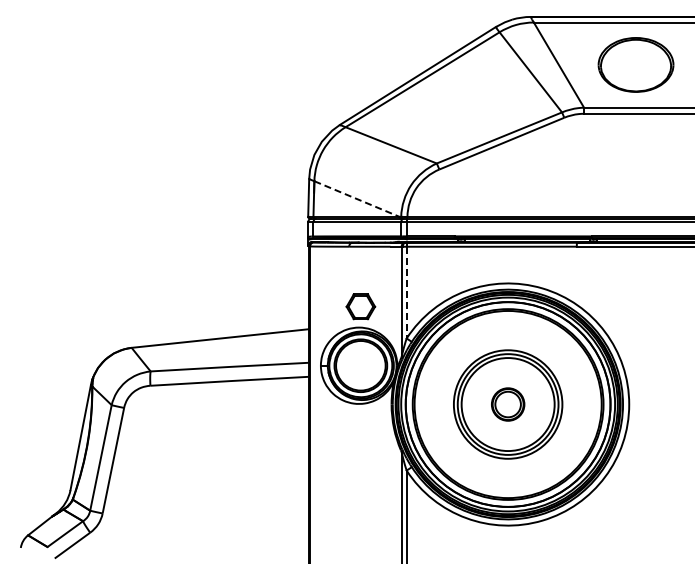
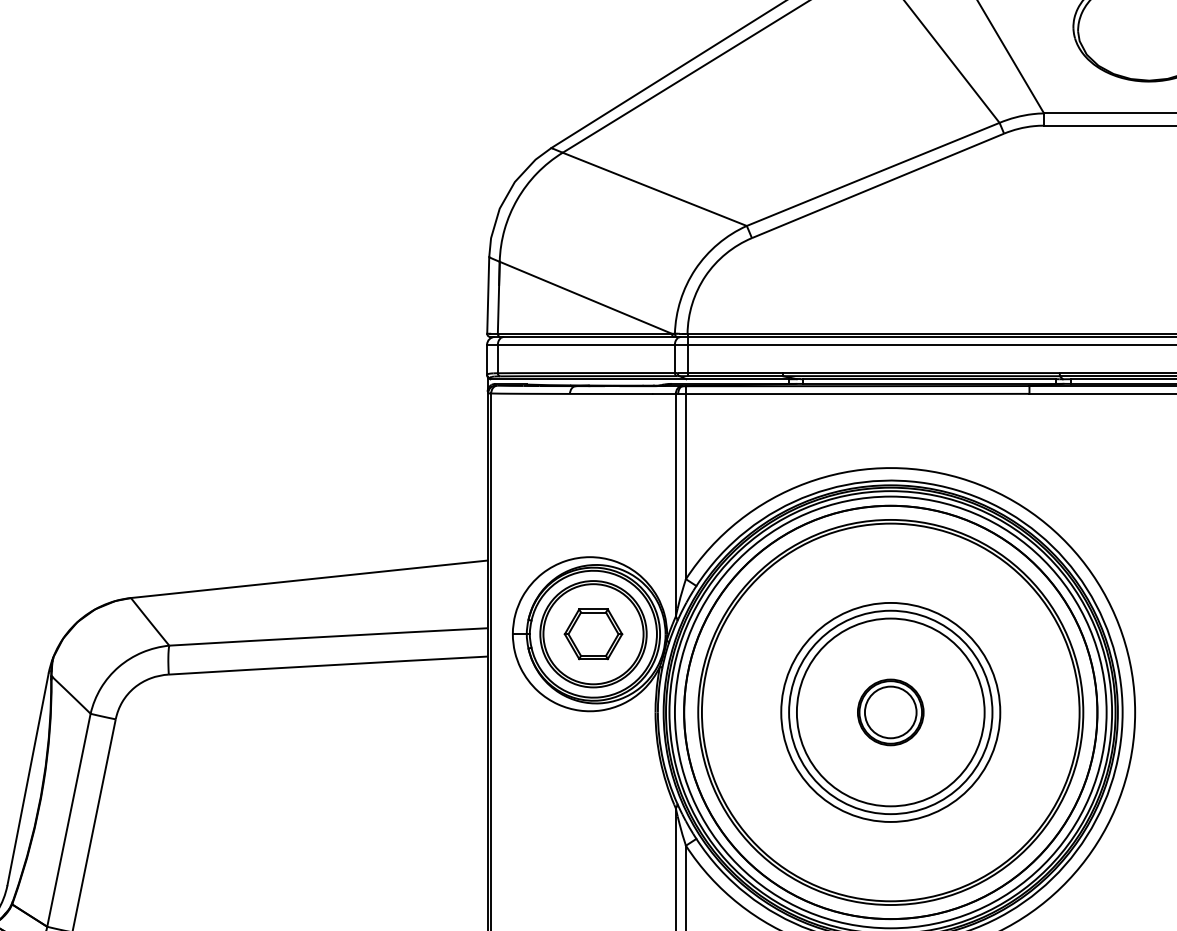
line: (357, 199) -> (586, 298), dashed -> solid
line: (406, 292) -> (685, 486), dashed -> solid
part: (360, 306) -> (592, 633), moved

